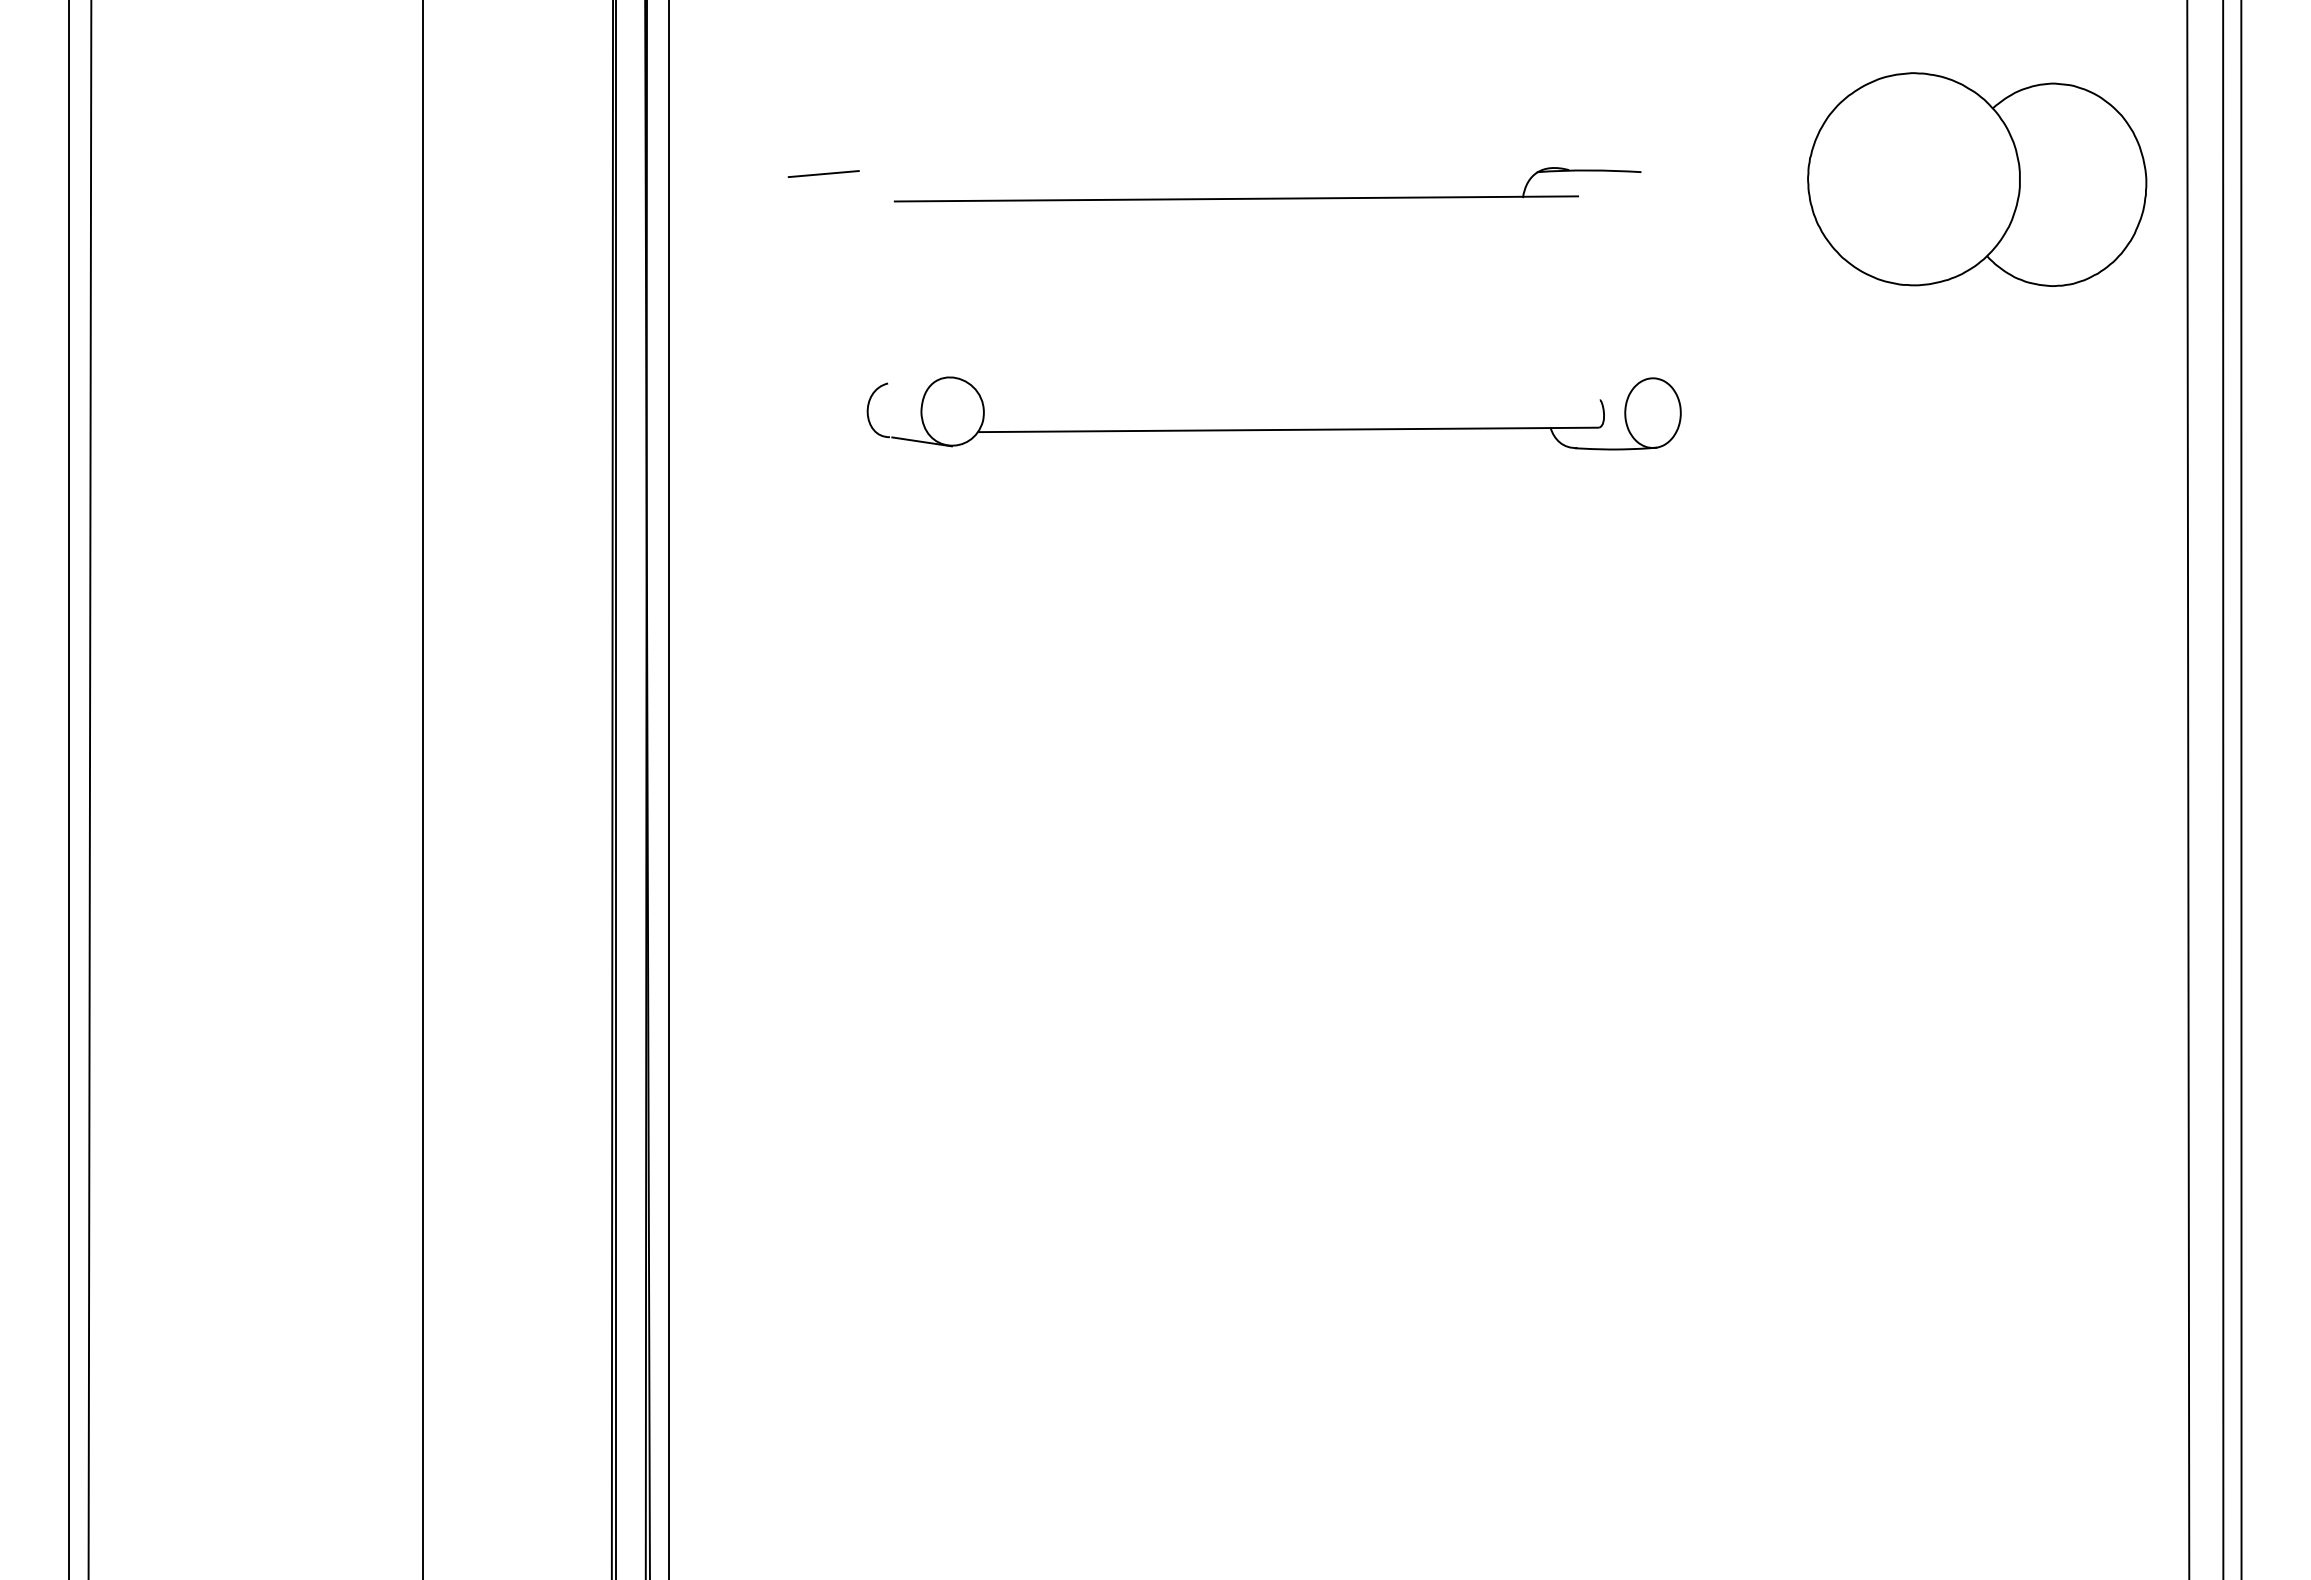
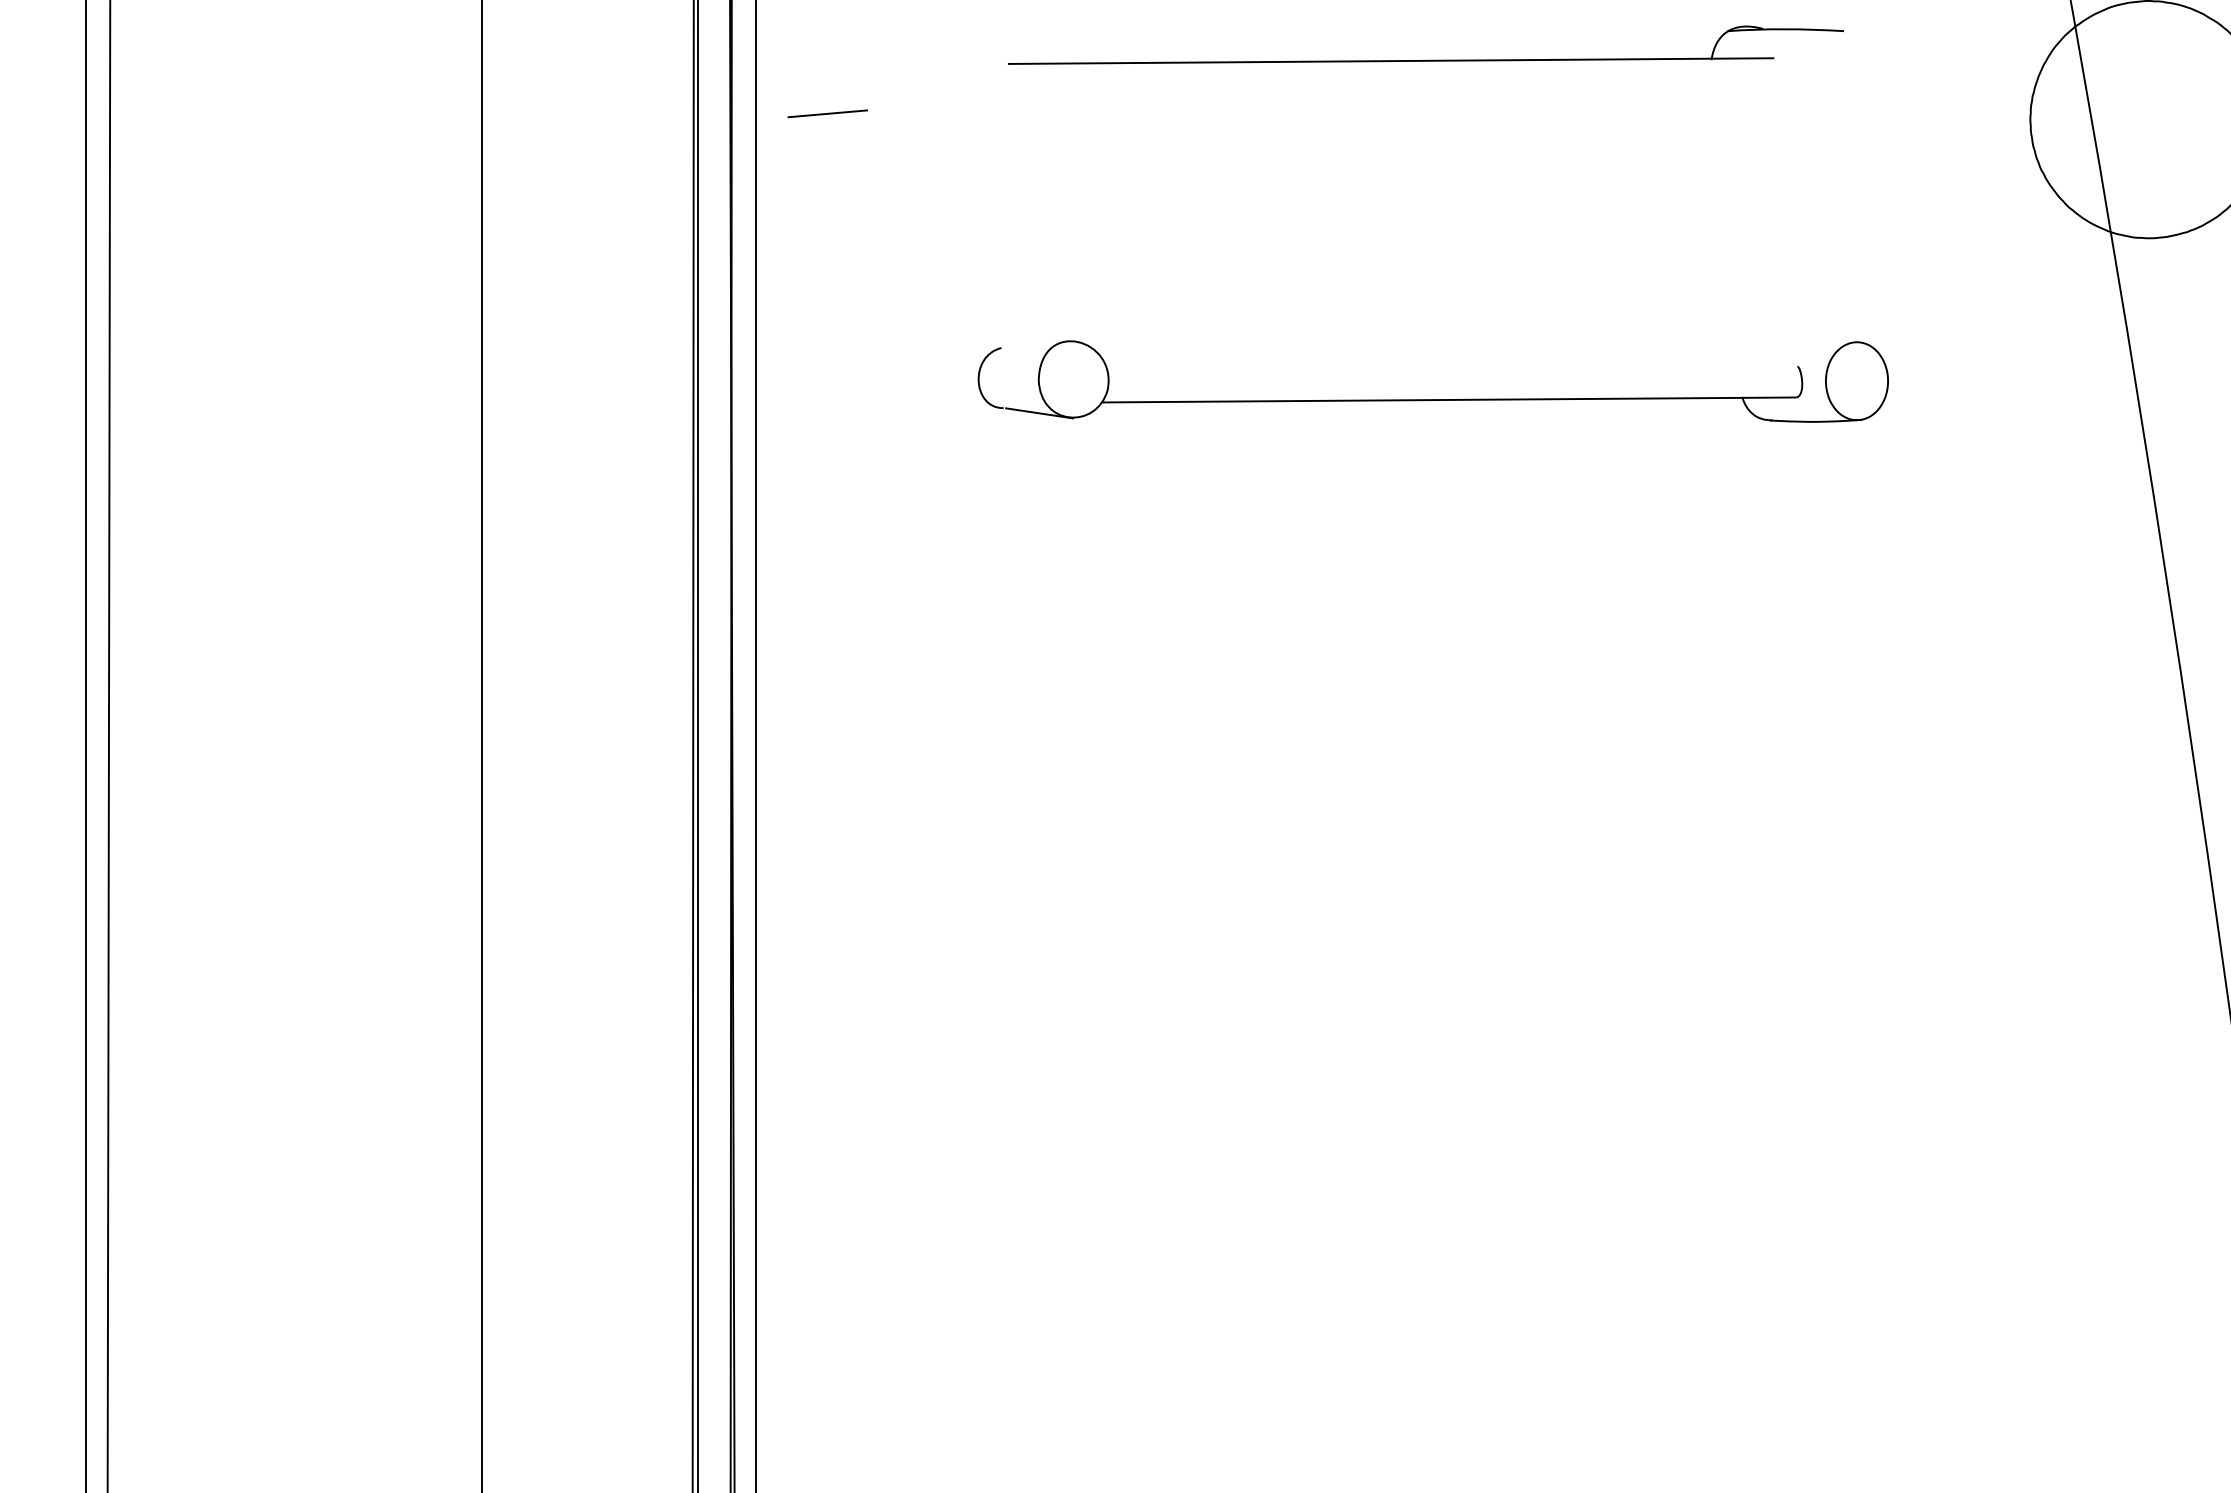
line: (823, 173) -> (827, 113), moved
part: (1267, 197) -> (1425, 59), moved

